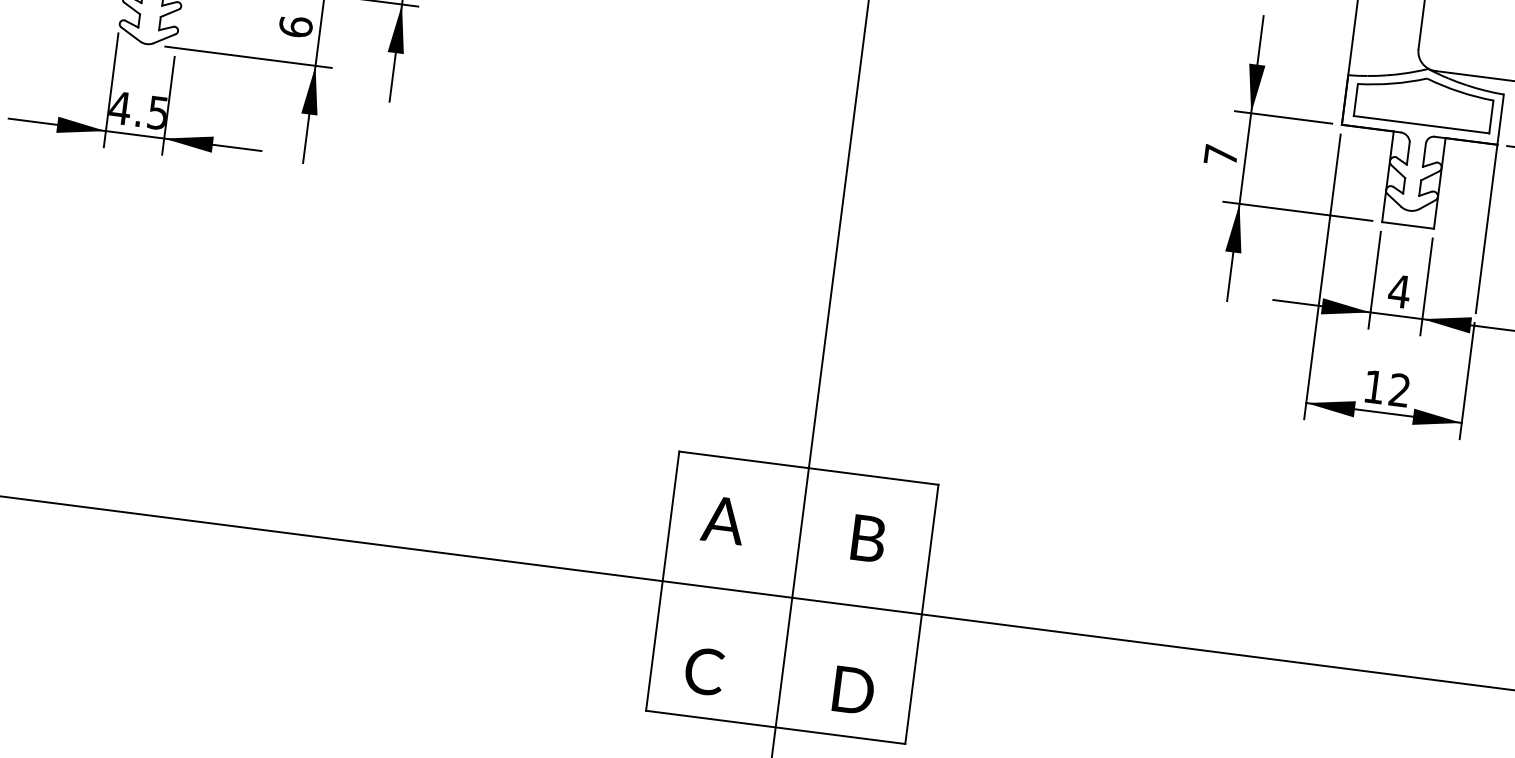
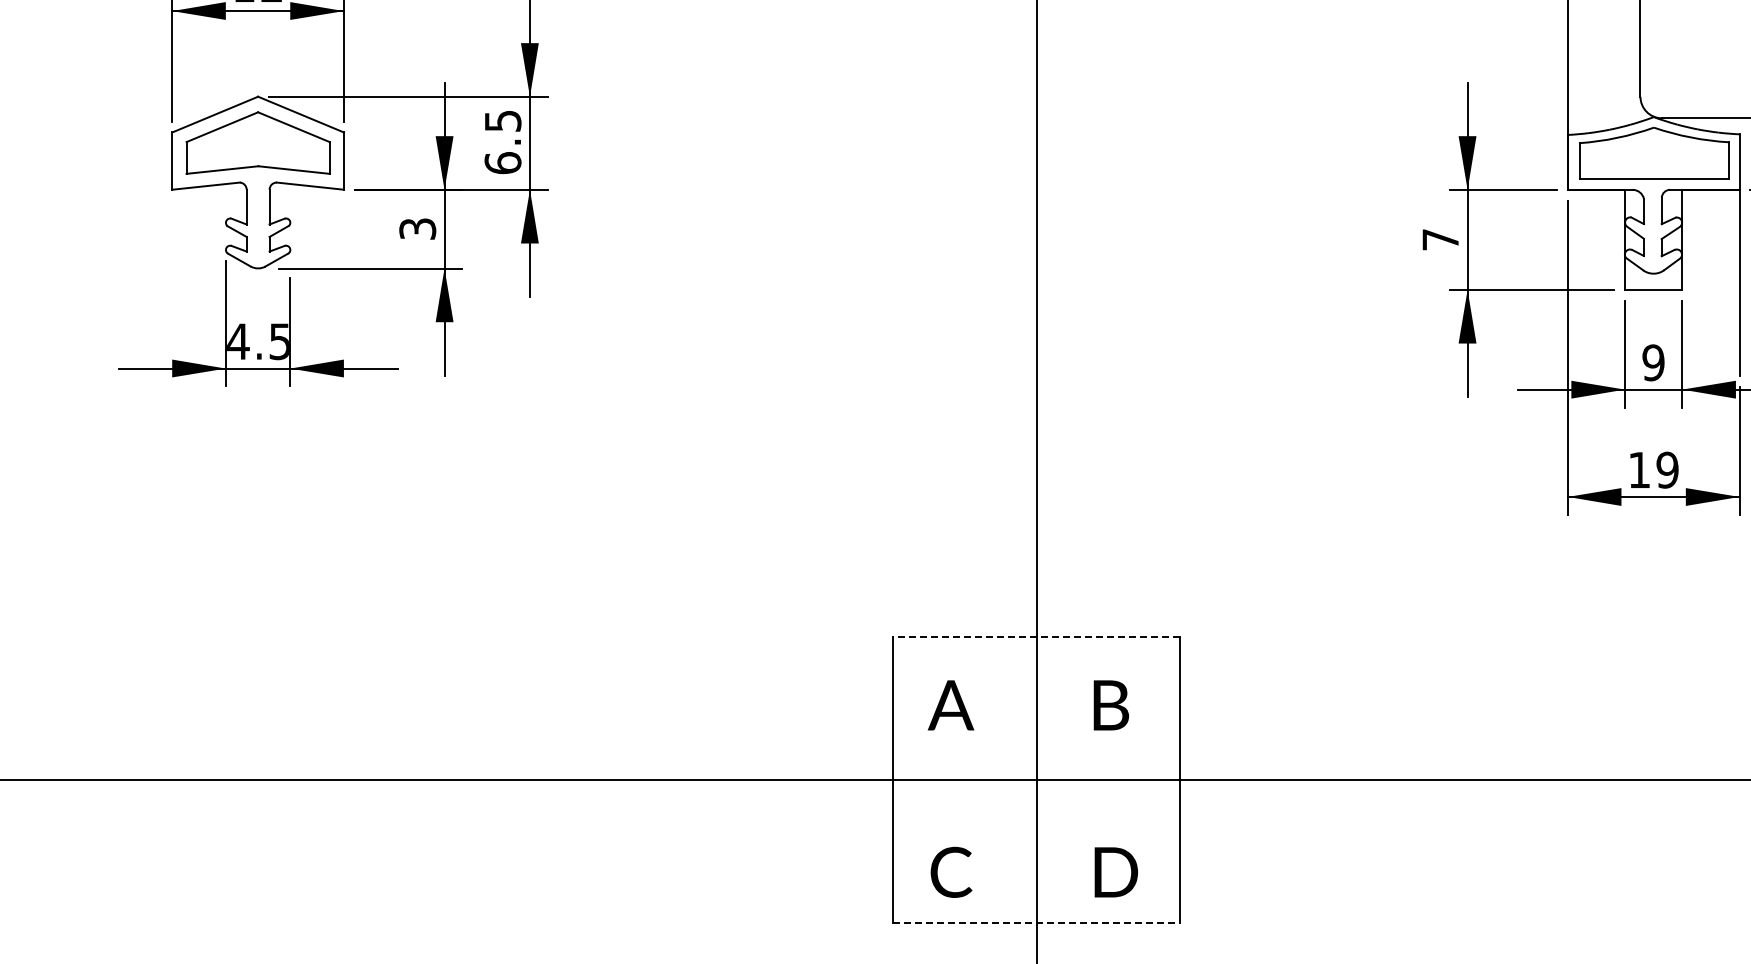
text: (295, 26) -> (417, 228), 6 -> 3
text: (1399, 291) -> (1653, 362), 4 -> 9
text: (1399, 389) -> (1667, 469), 12 -> 19
line: (808, 467) -> (1036, 636), solid -> dashed
line: (775, 727) -> (1036, 923), solid -> dashed

